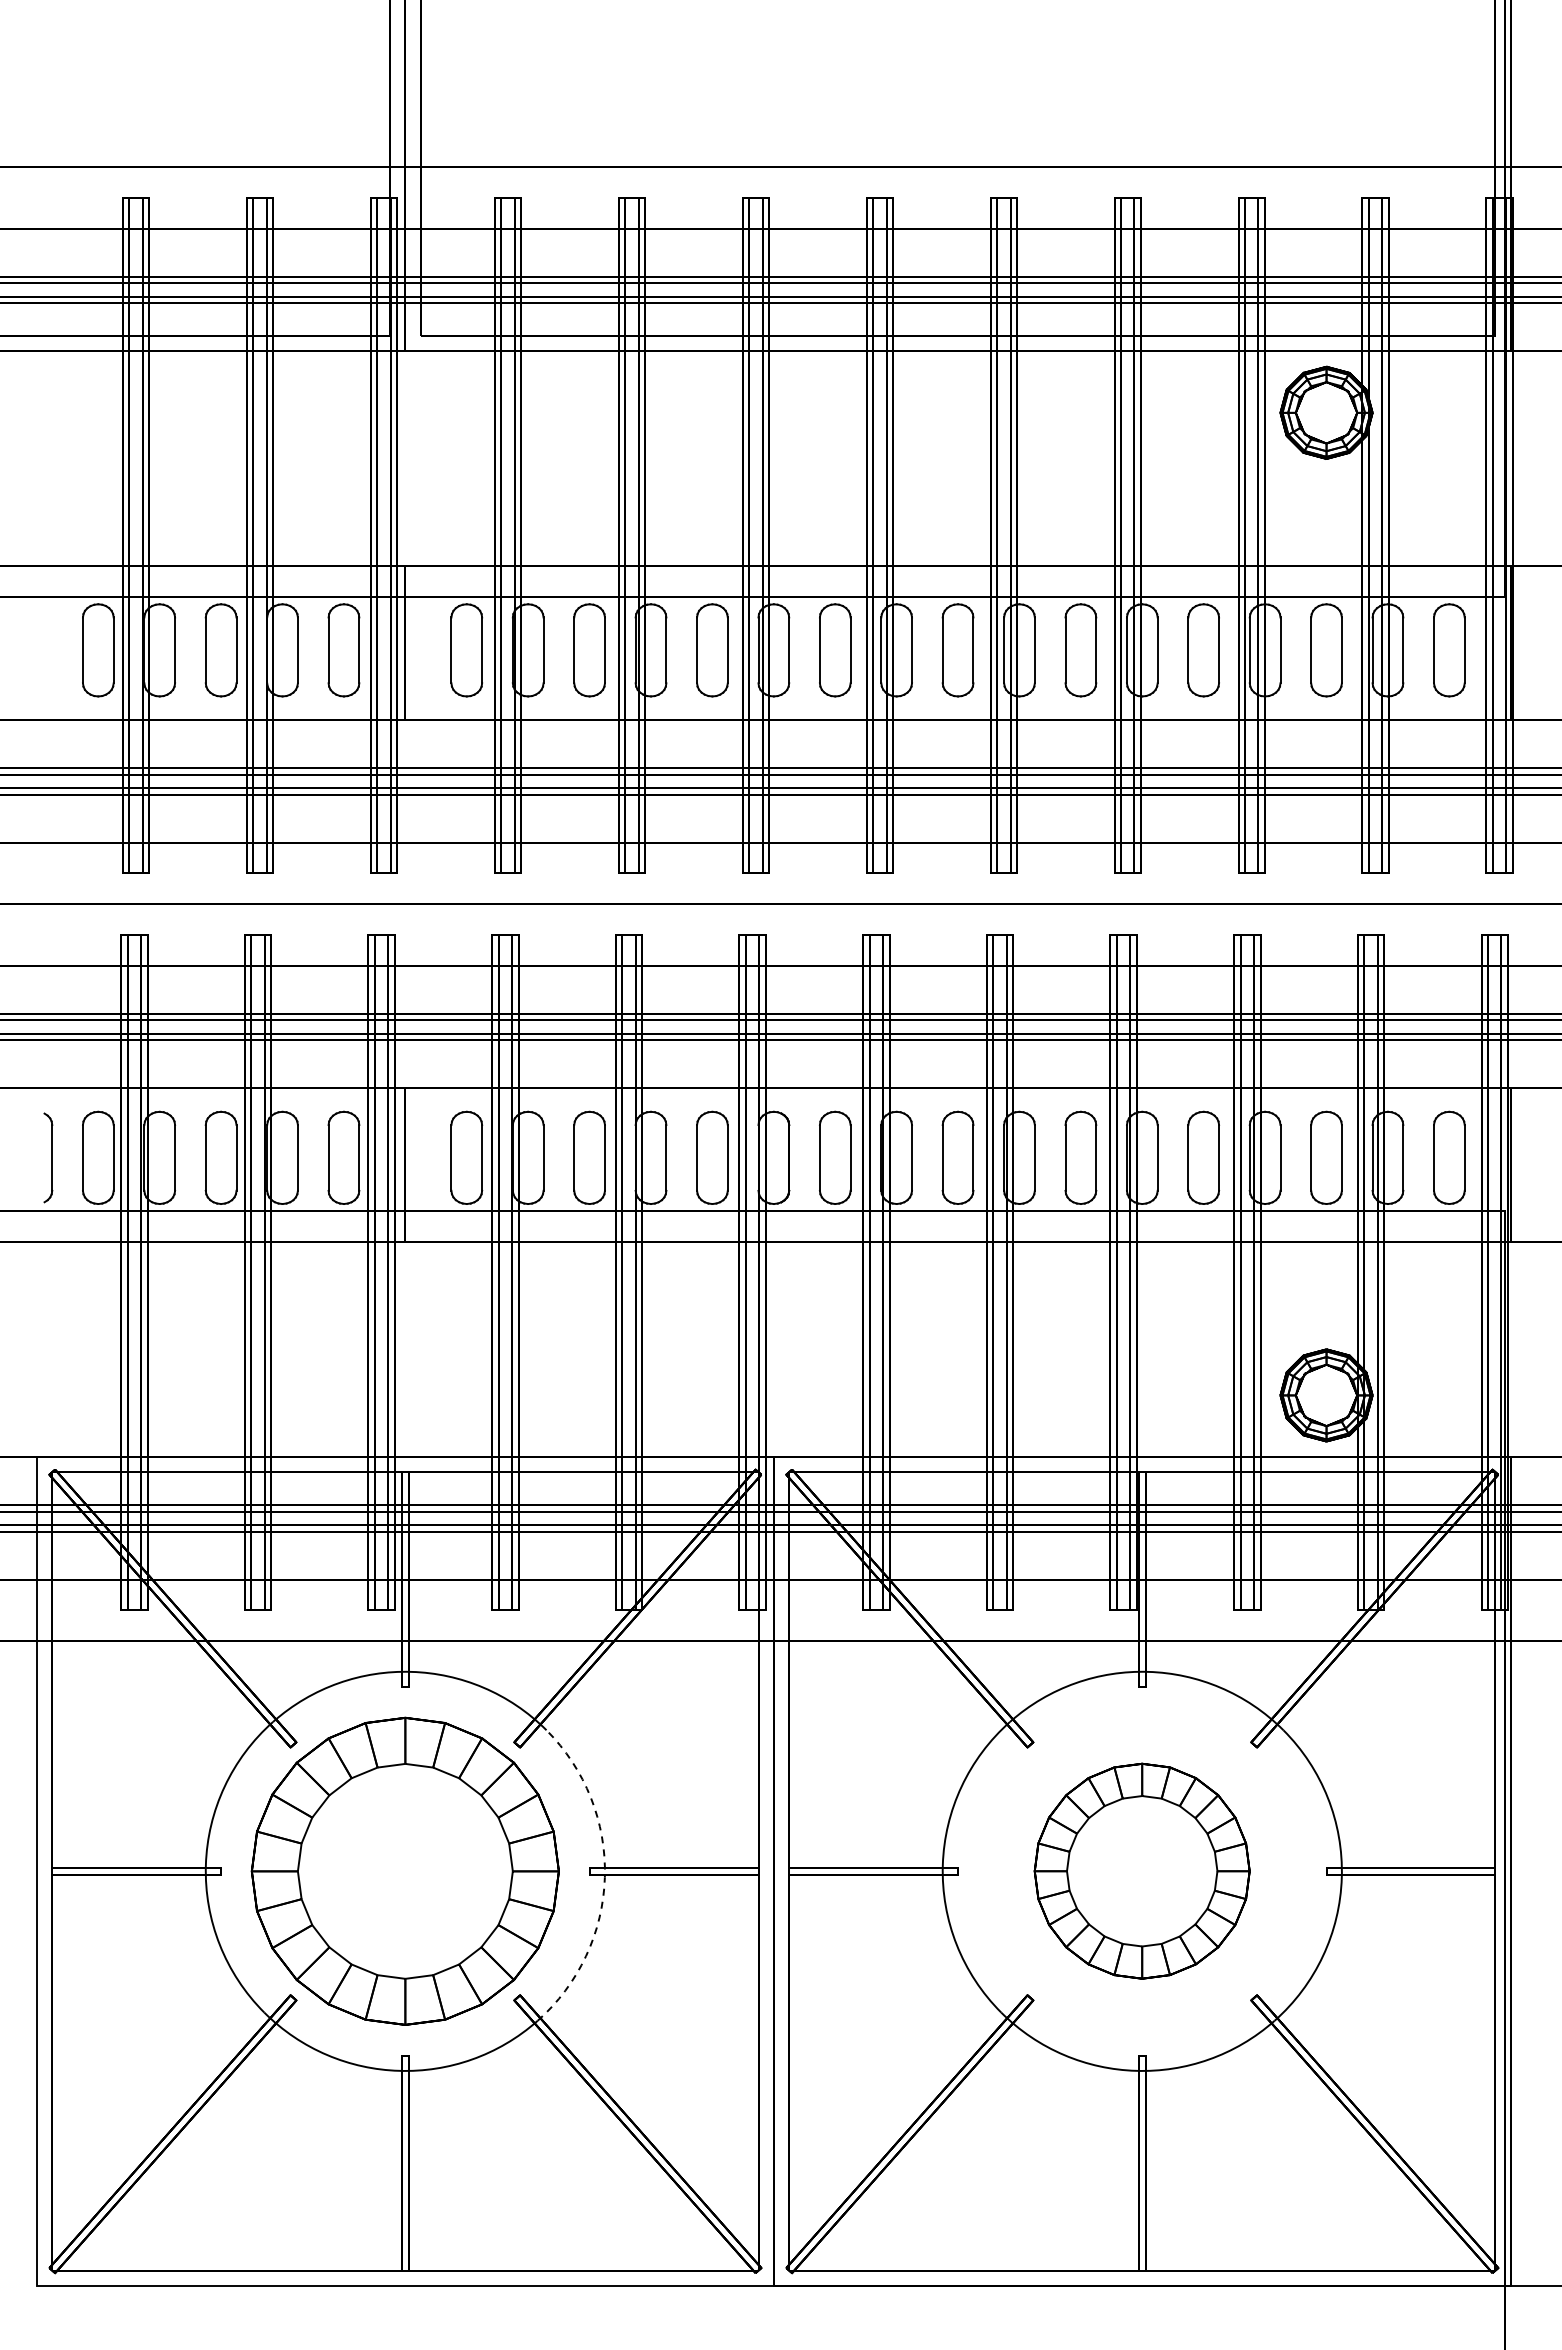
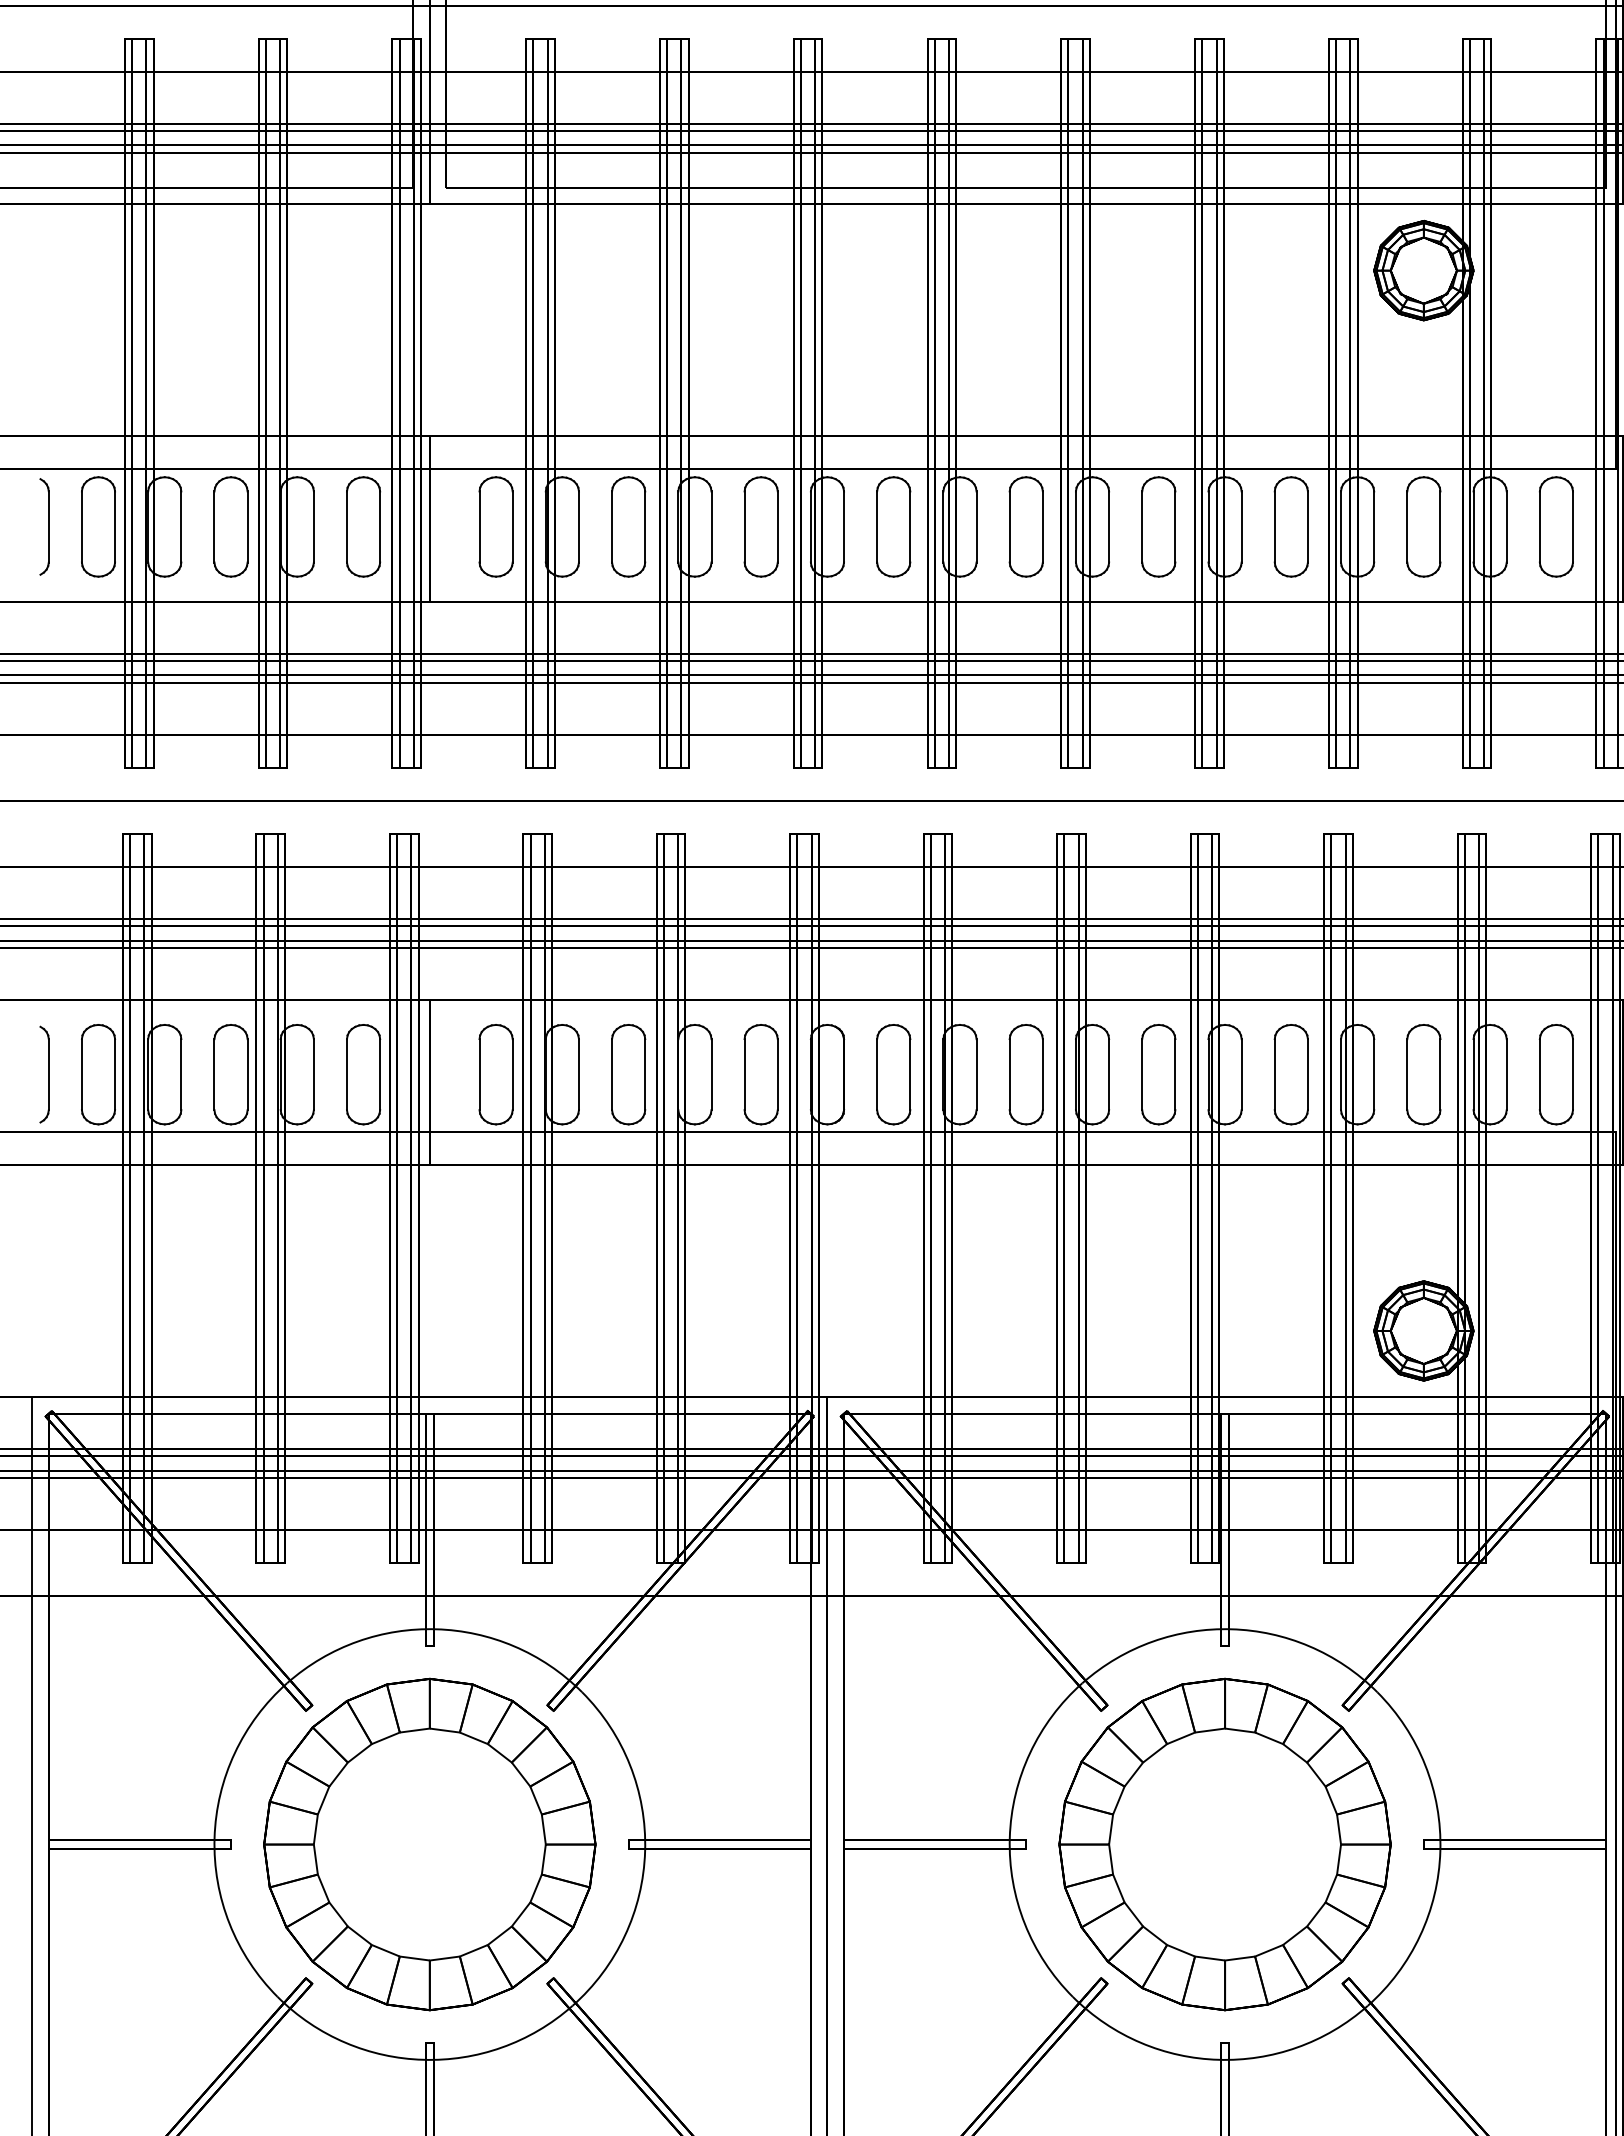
part: (48, 650) -> (44, 527), added
part: (1141, 1870) -> (1224, 1843), size x1.43
arc: (604, 1877) -> (644, 1851), dashed -> solid

